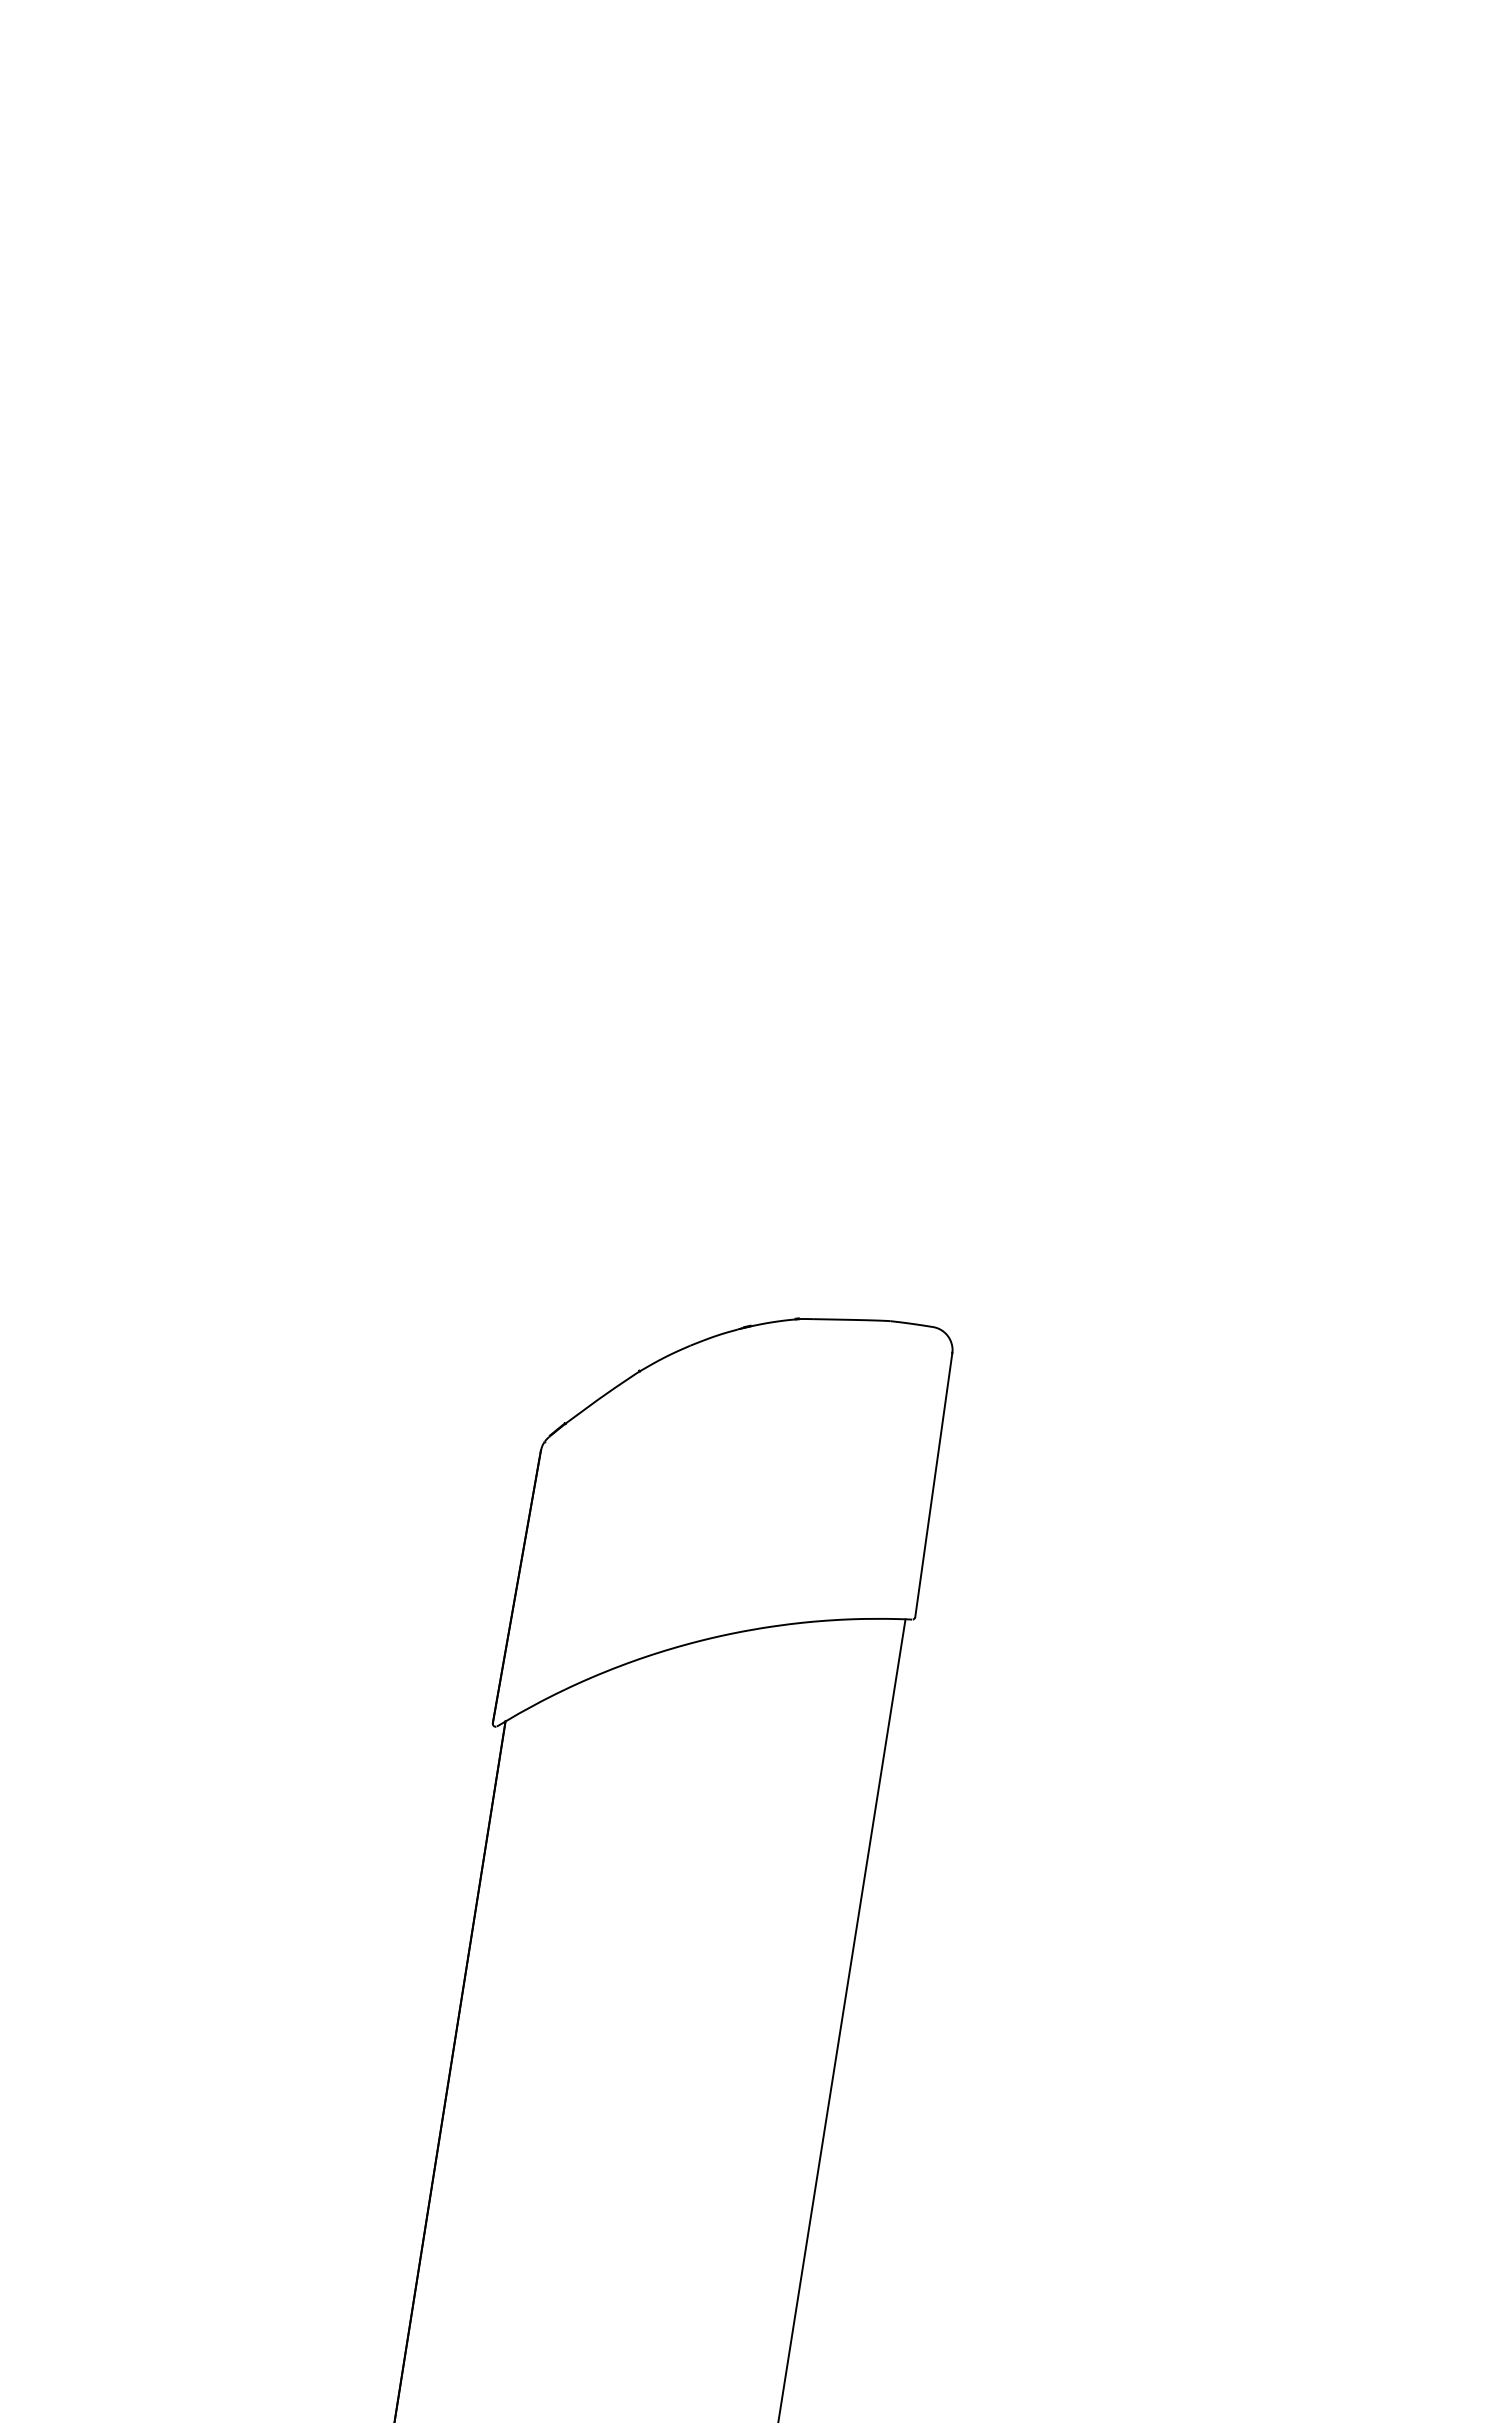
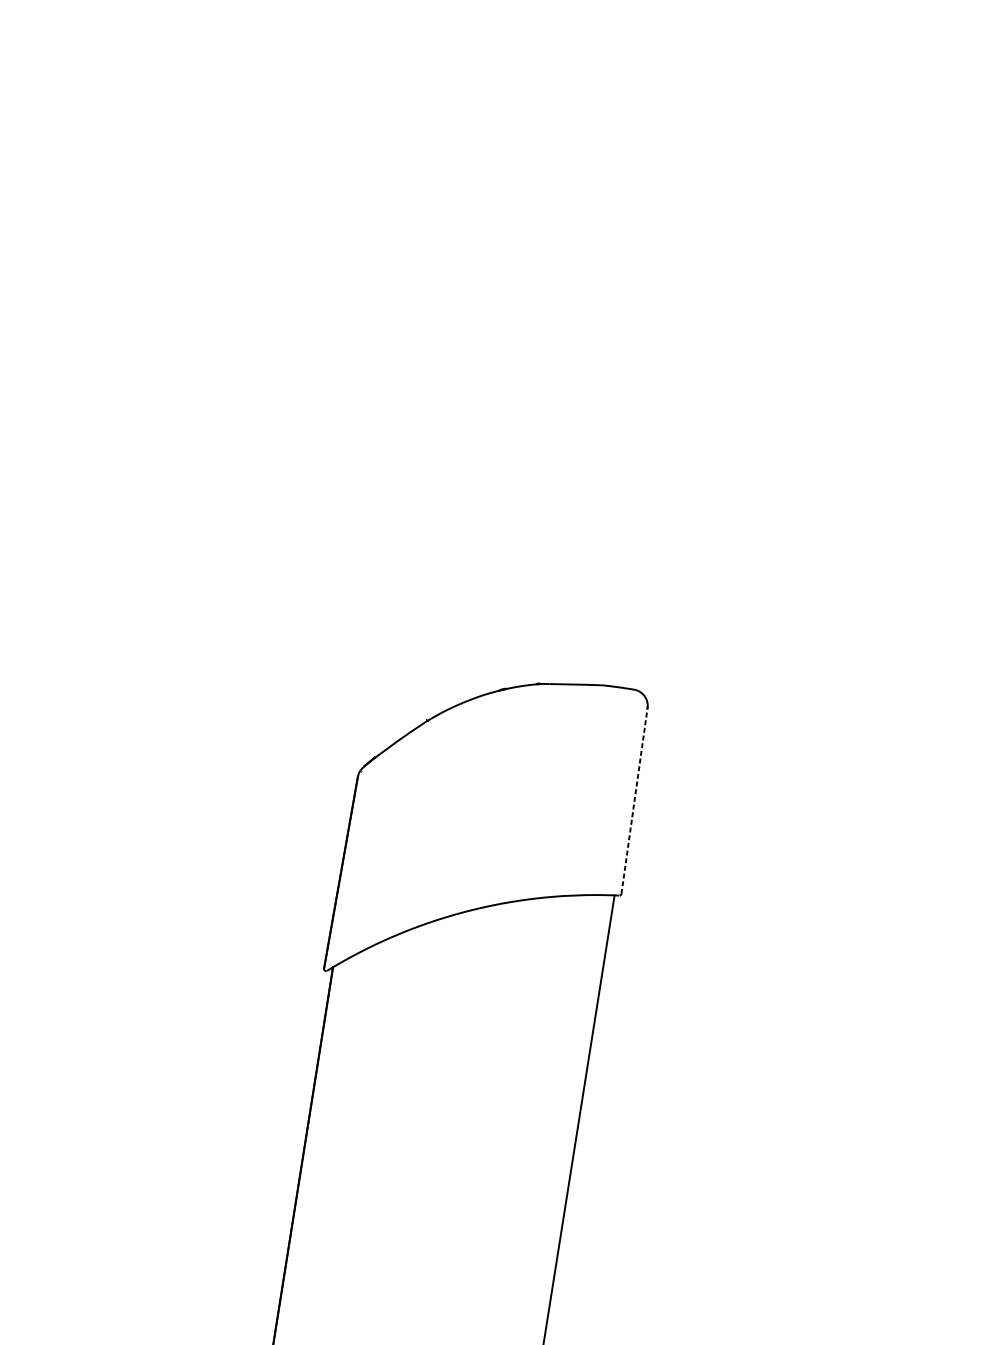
line: (933, 1484) -> (634, 800), solid -> dashed

